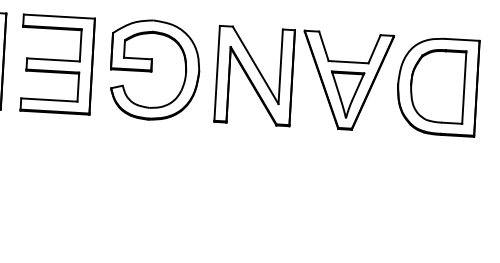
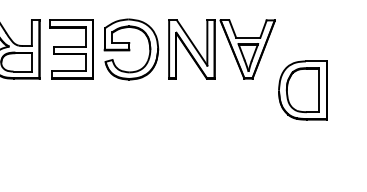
part: (436, 86) -> (302, 90), moved

